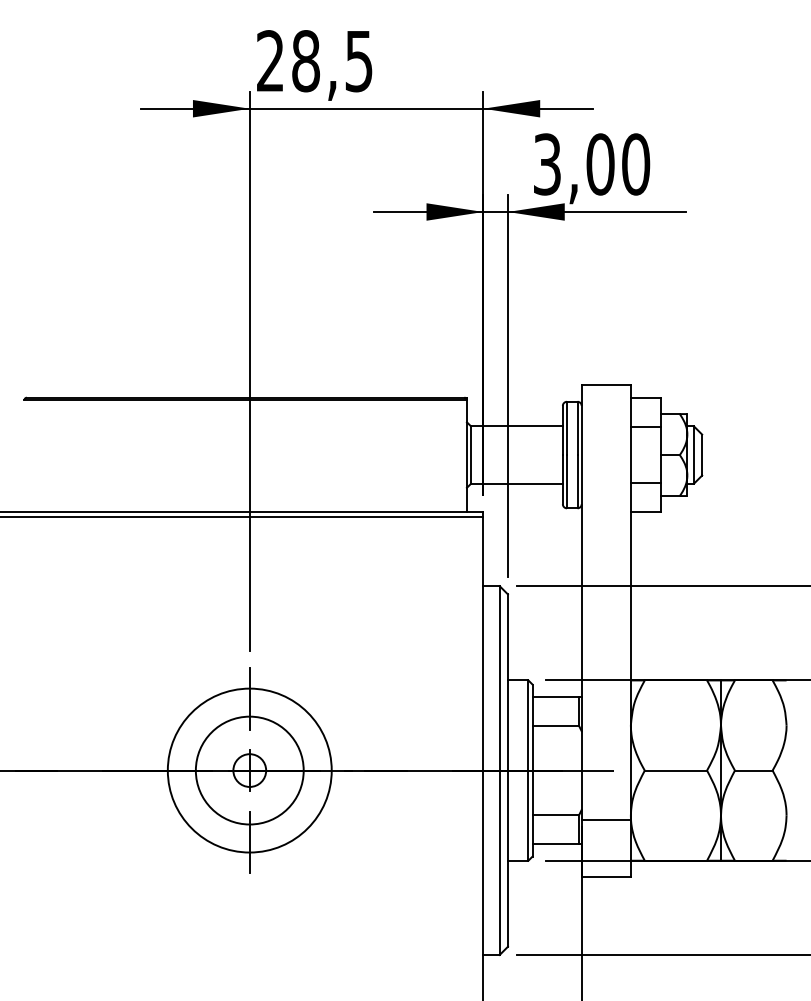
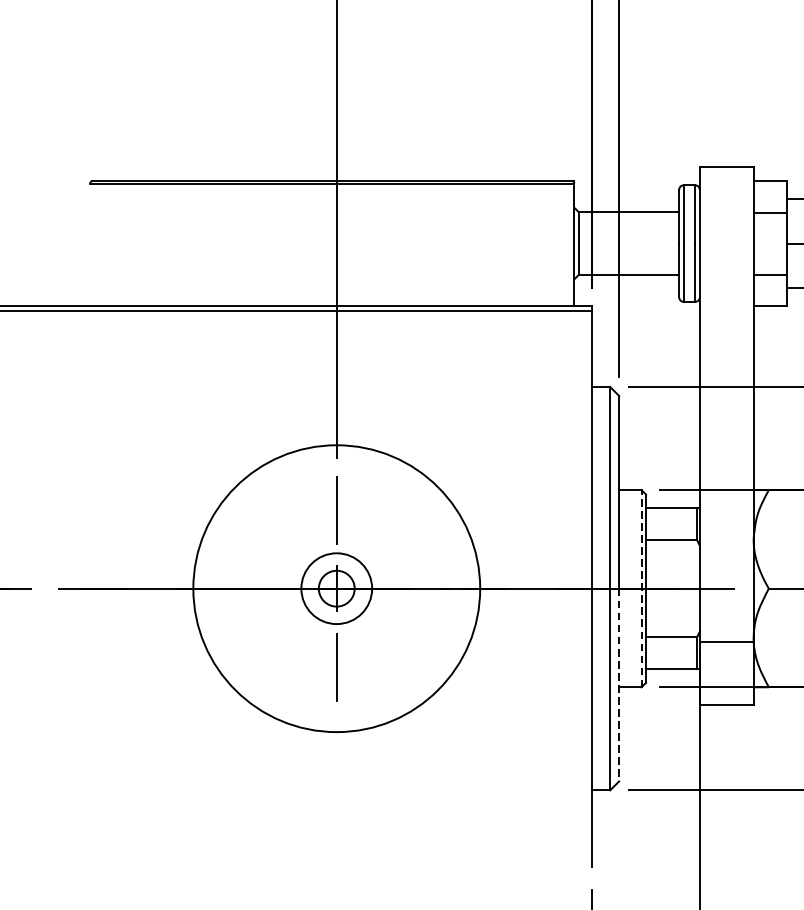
circle: (249, 770) -> (336, 588), size x0.6
circle: (249, 770) -> (336, 588), size x1.6
line: (528, 770) -> (641, 588), solid -> dashed
line: (507, 859) -> (618, 685), solid -> dashed

